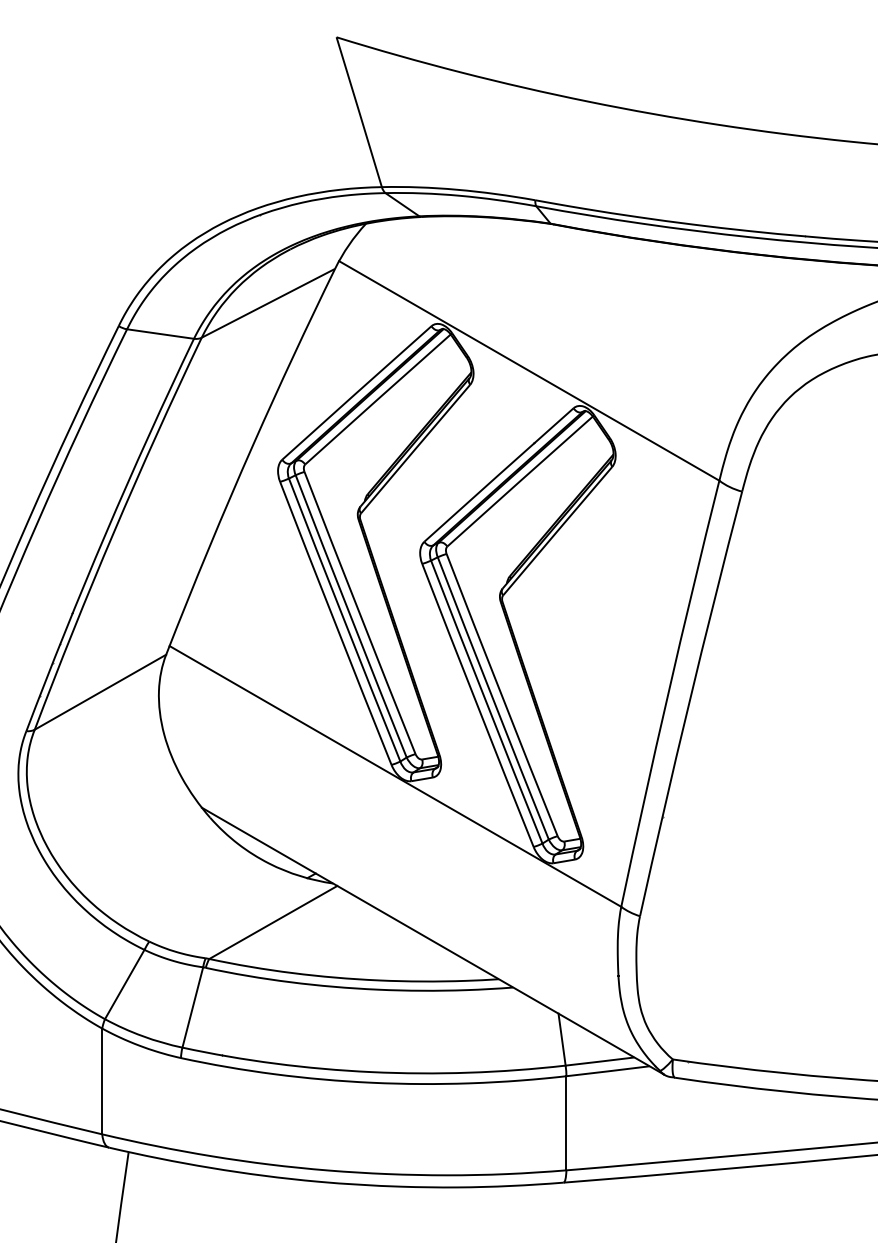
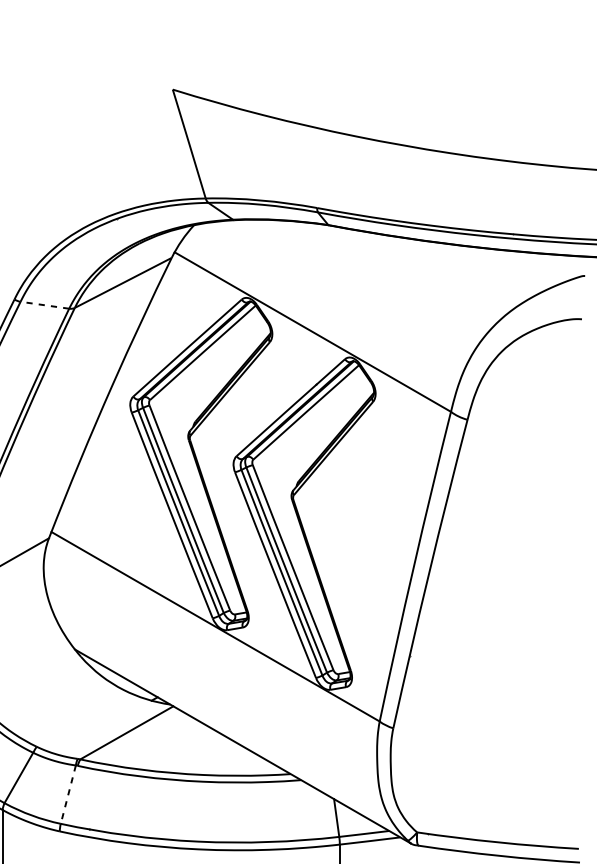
line: (160, 334) -> (44, 305), solid -> dashed
line: (192, 1007) -> (68, 794), solid -> dashed

